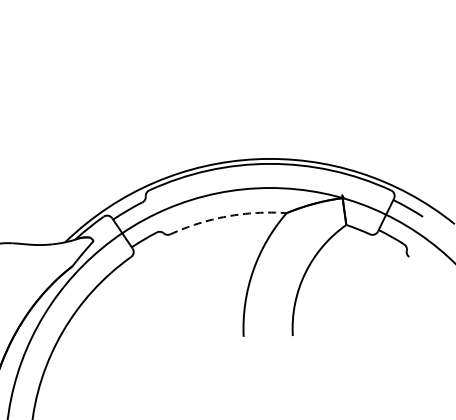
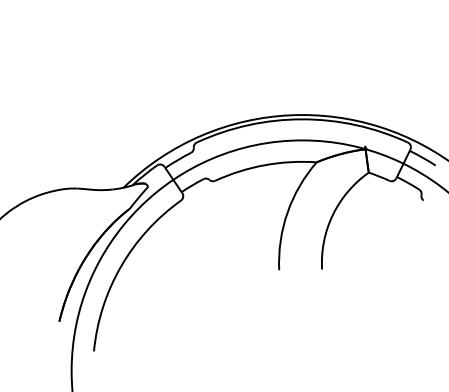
arc: (226, 216) -> (264, 165), dashed -> solid

